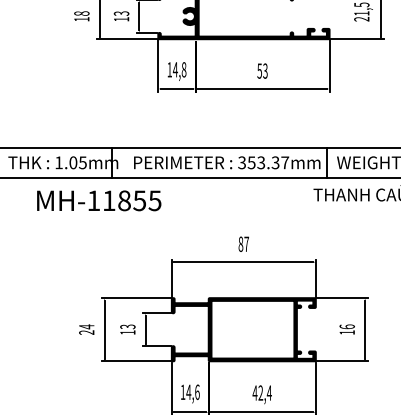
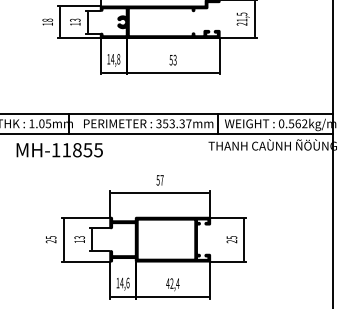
text: (239, 244) -> (157, 180), 87 -> 57
text: (87, 326) -> (51, 237), 24 -> 25
text: (346, 329) -> (231, 239), 16 -> 25

